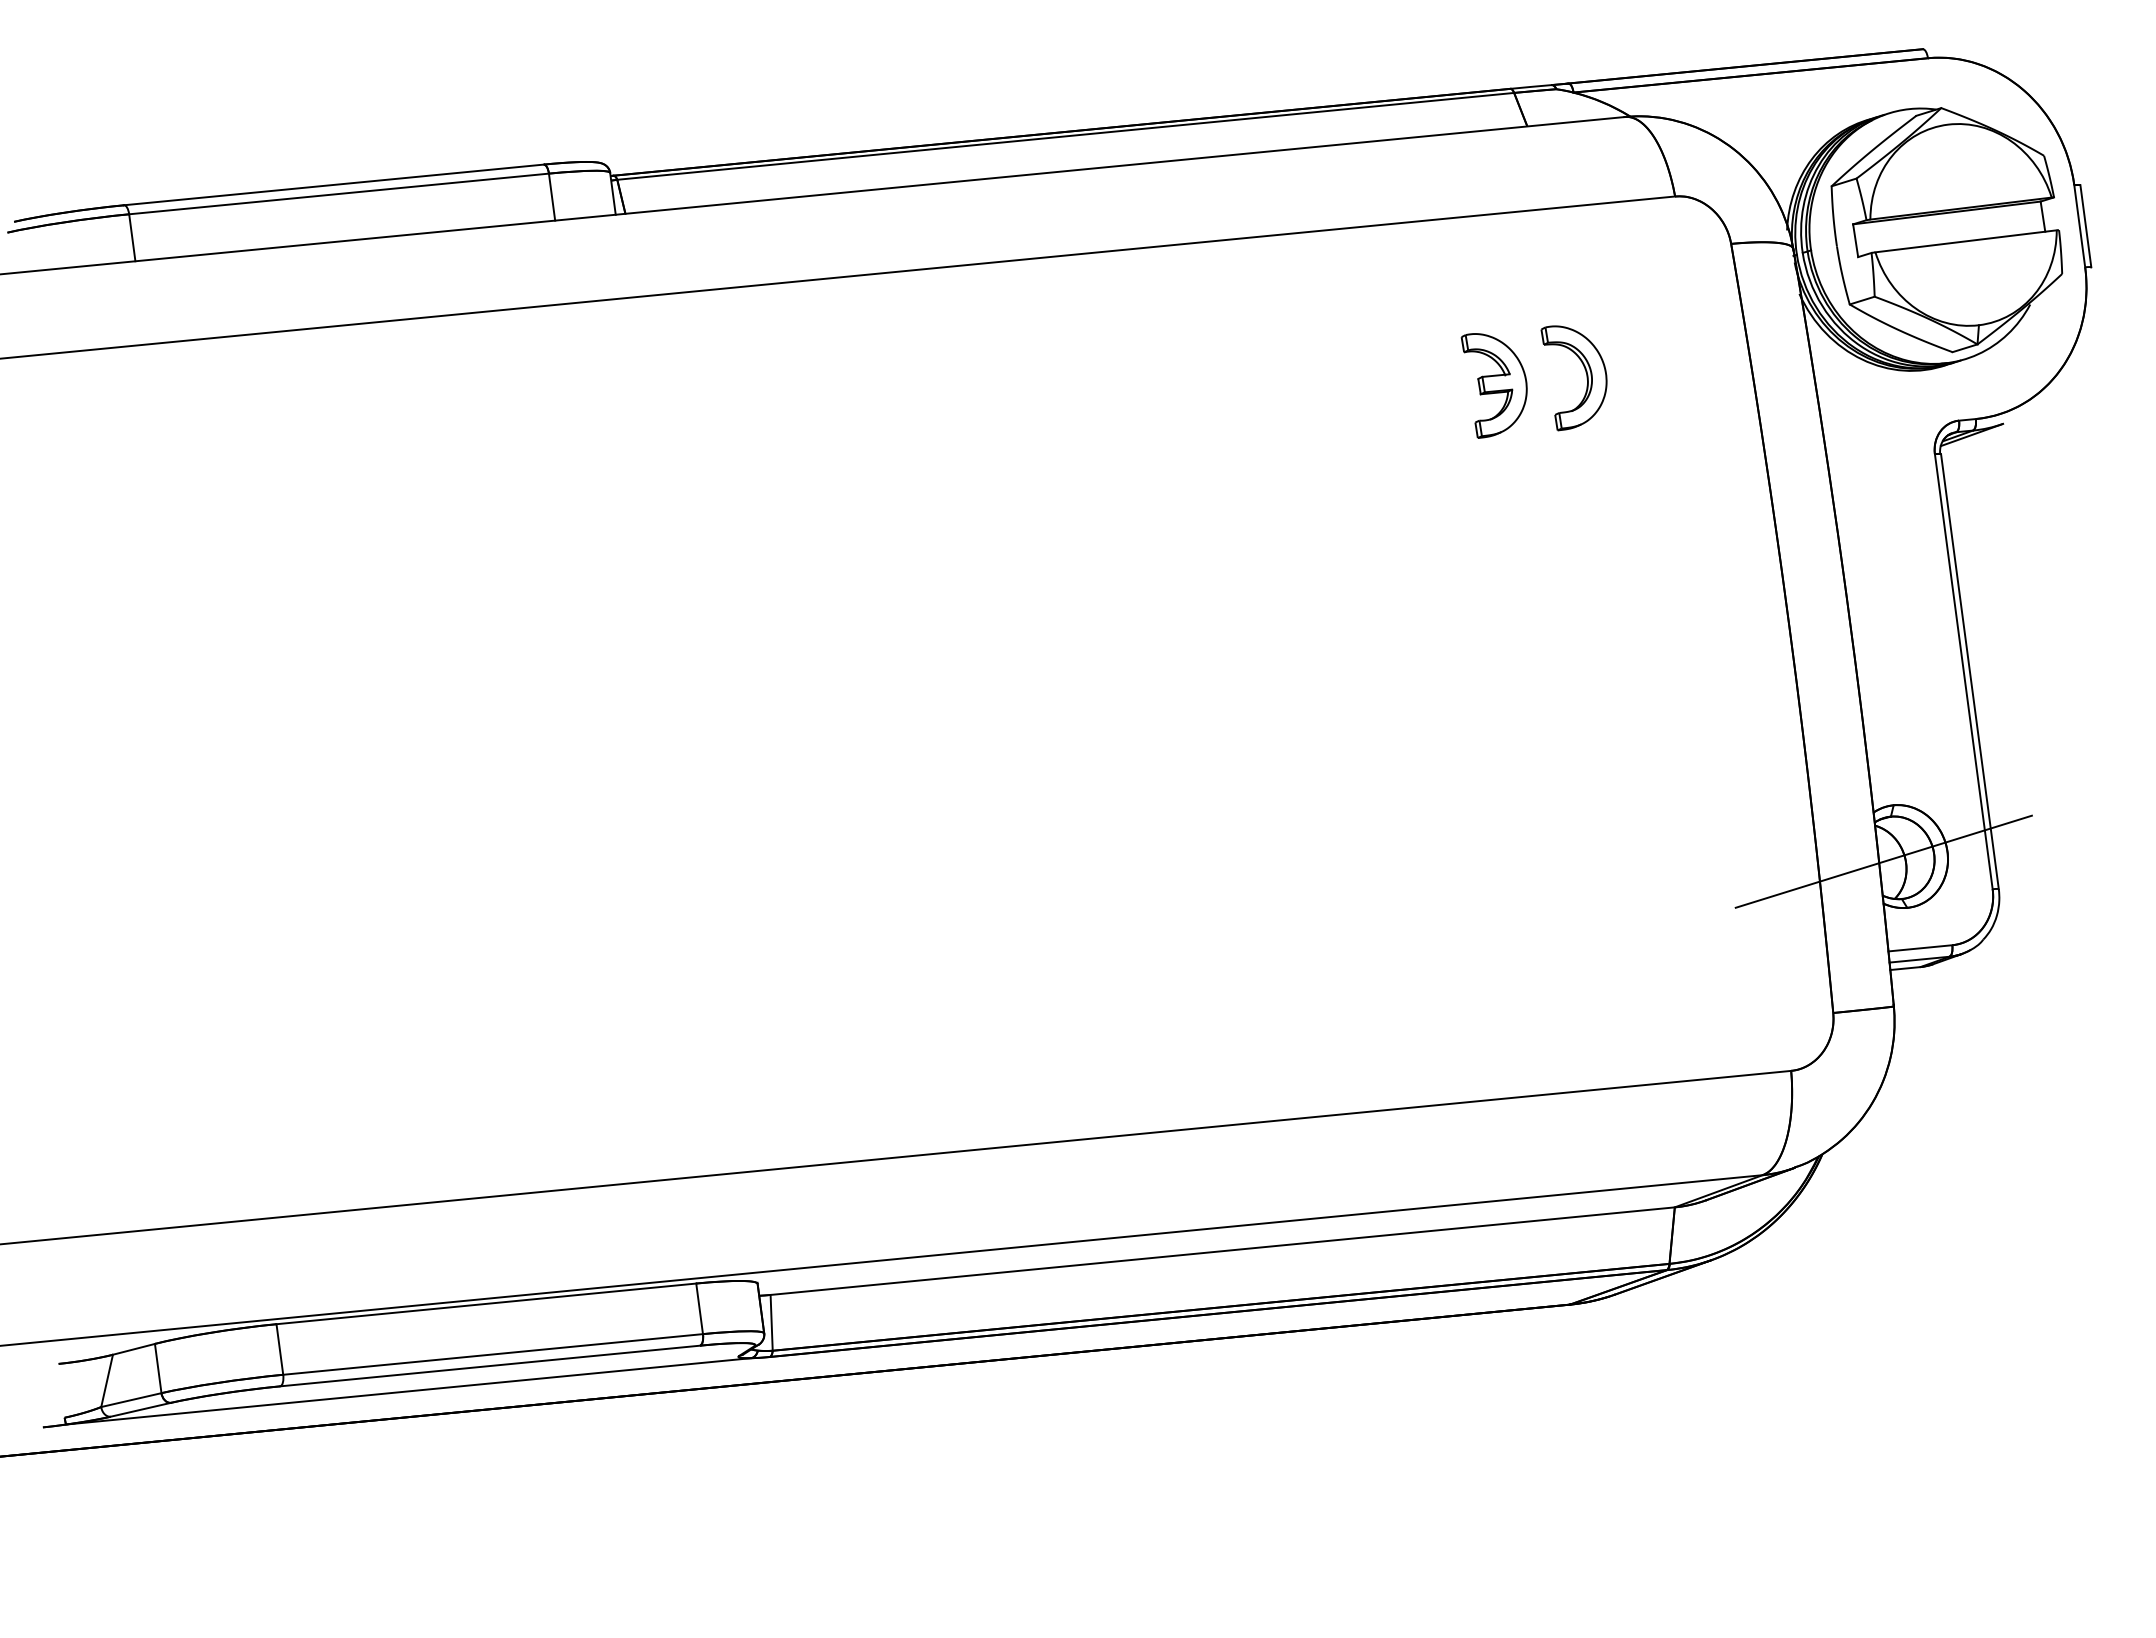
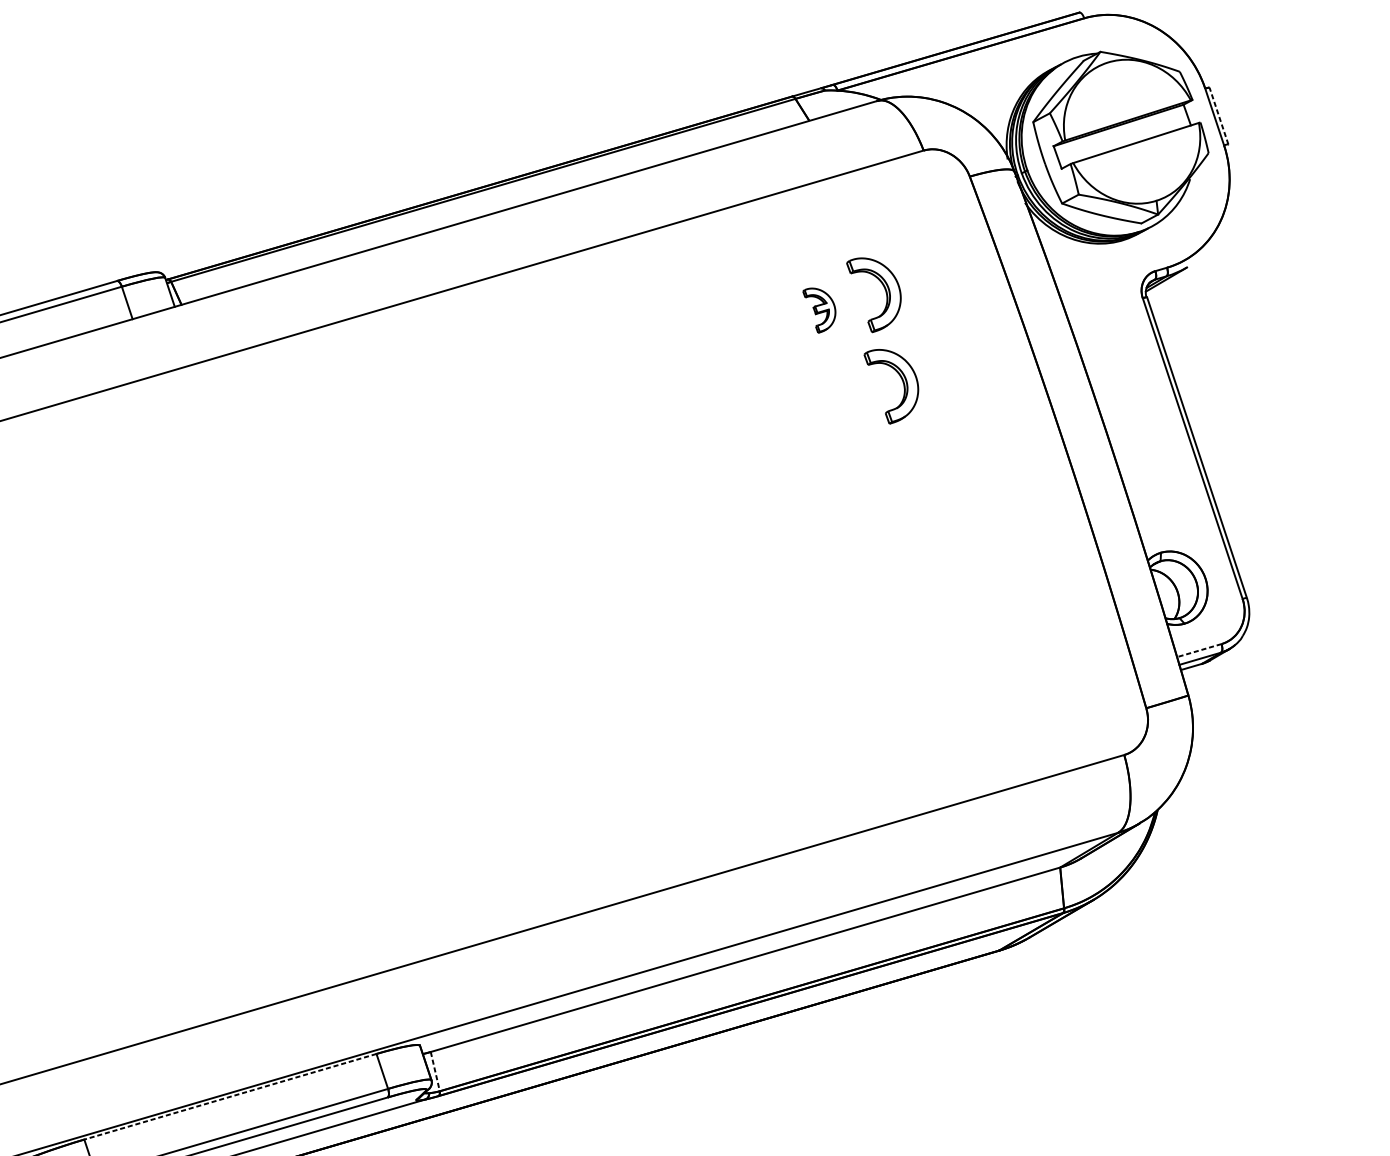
line: (2085, 225) -> (1218, 115), solid -> dashed
part: (1493, 385) -> (820, 309), size x0.6
part: (1586, 507) -> (902, 383), added
line: (1883, 861) -> (1161, 594), removed
line: (1919, 948) -> (1198, 650), solid -> dashed
line: (486, 1303) -> (230, 1096), solid -> dashed
line: (771, 1322) -> (435, 1071), solid -> dashed

